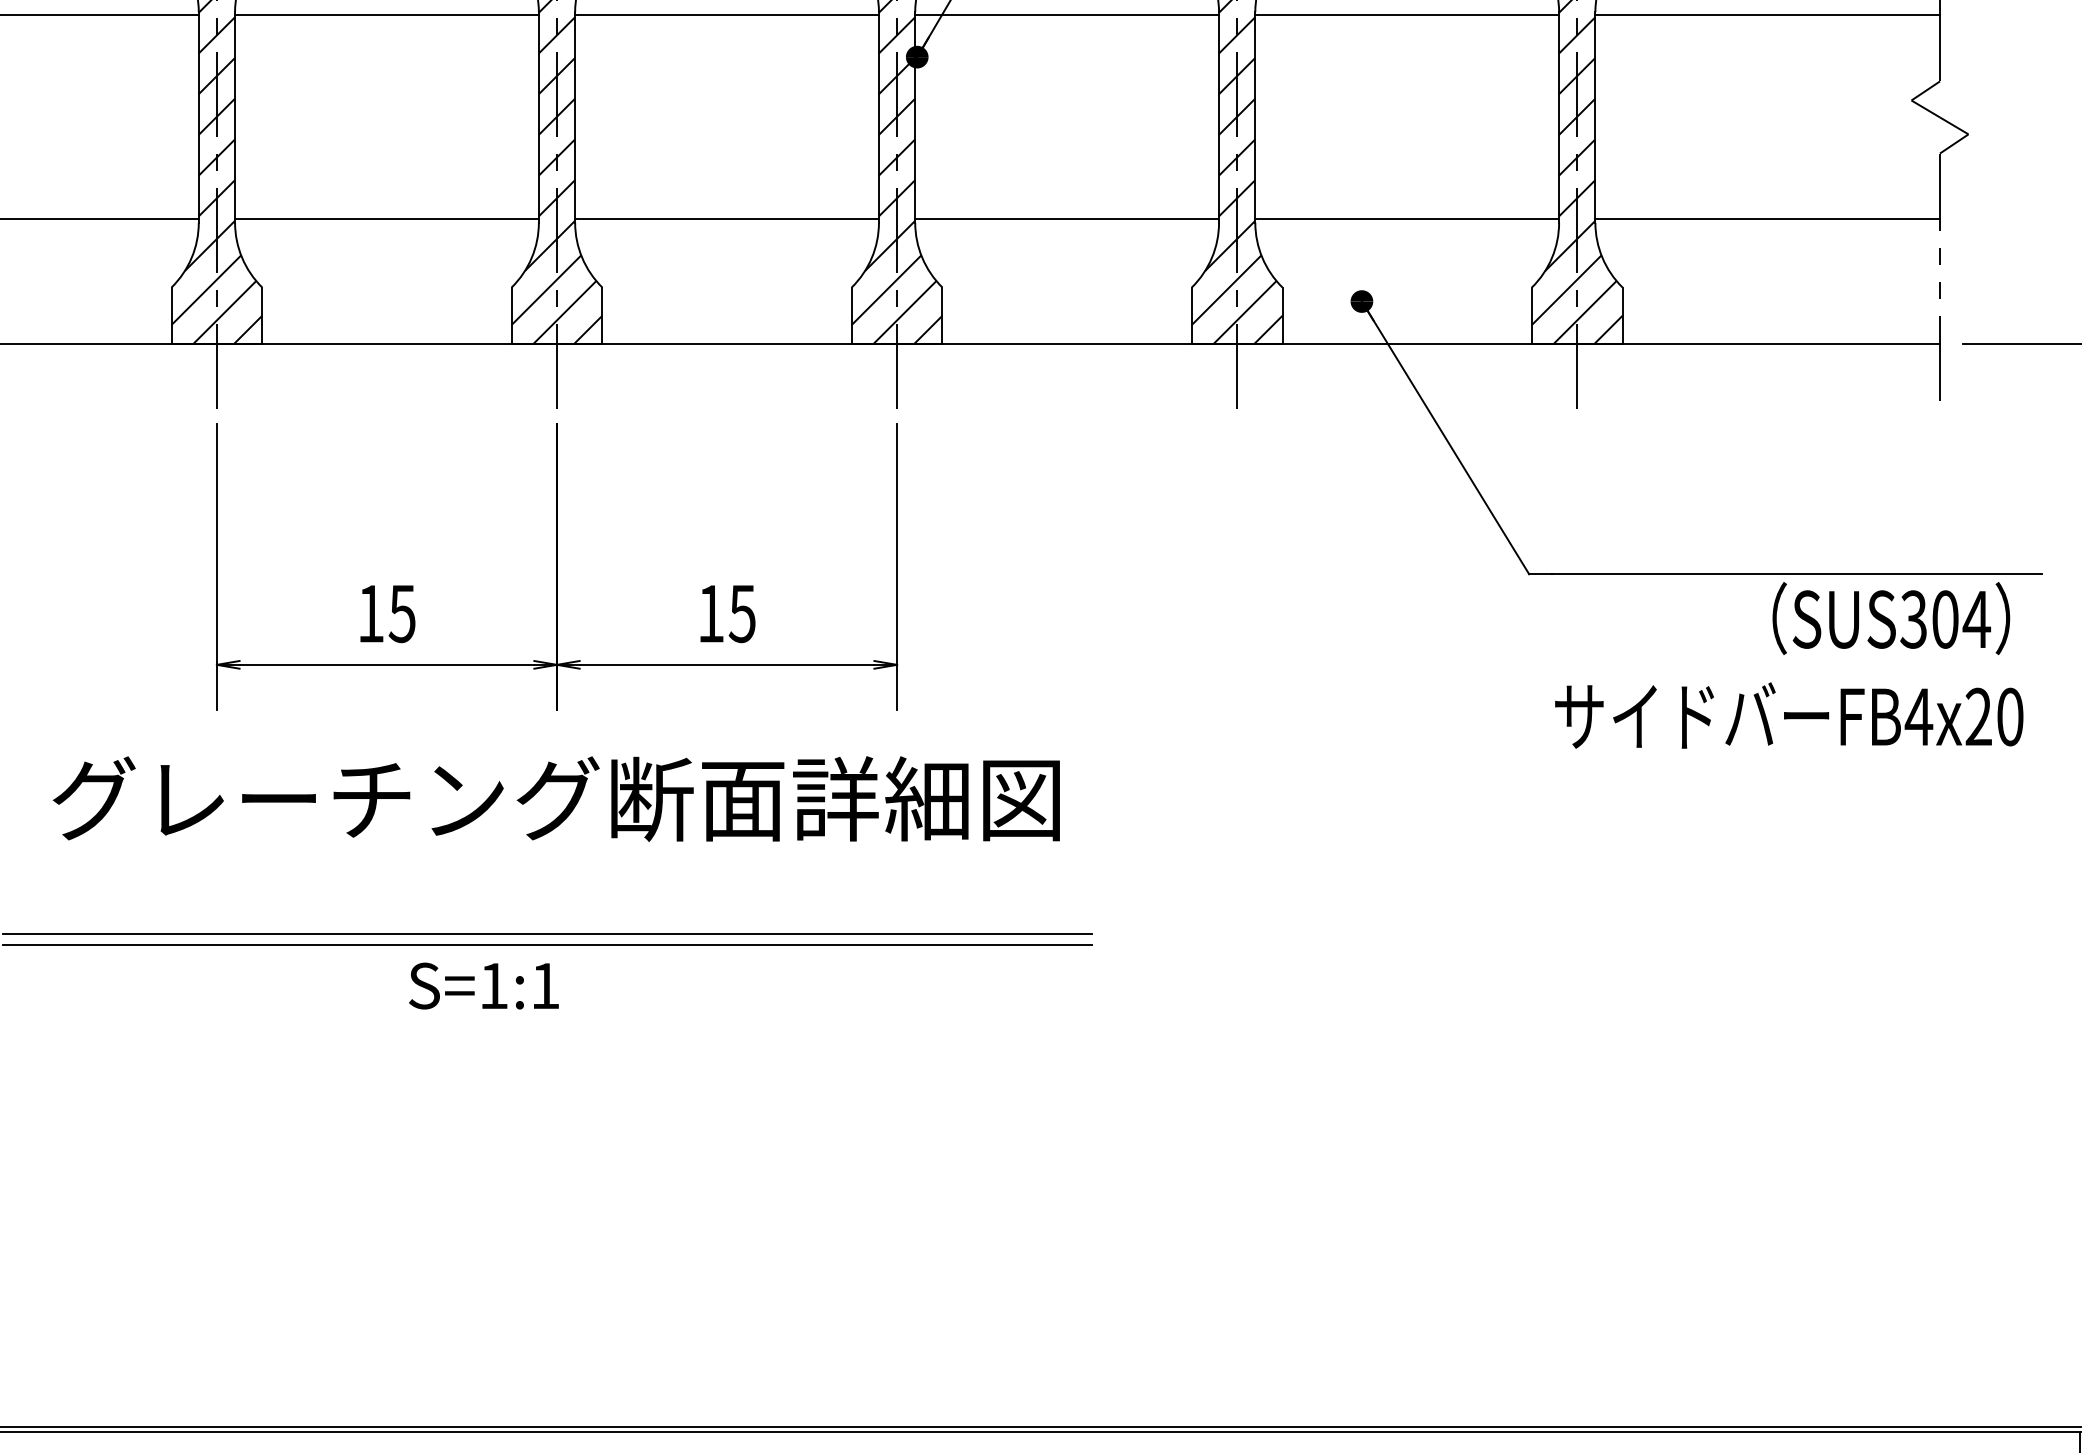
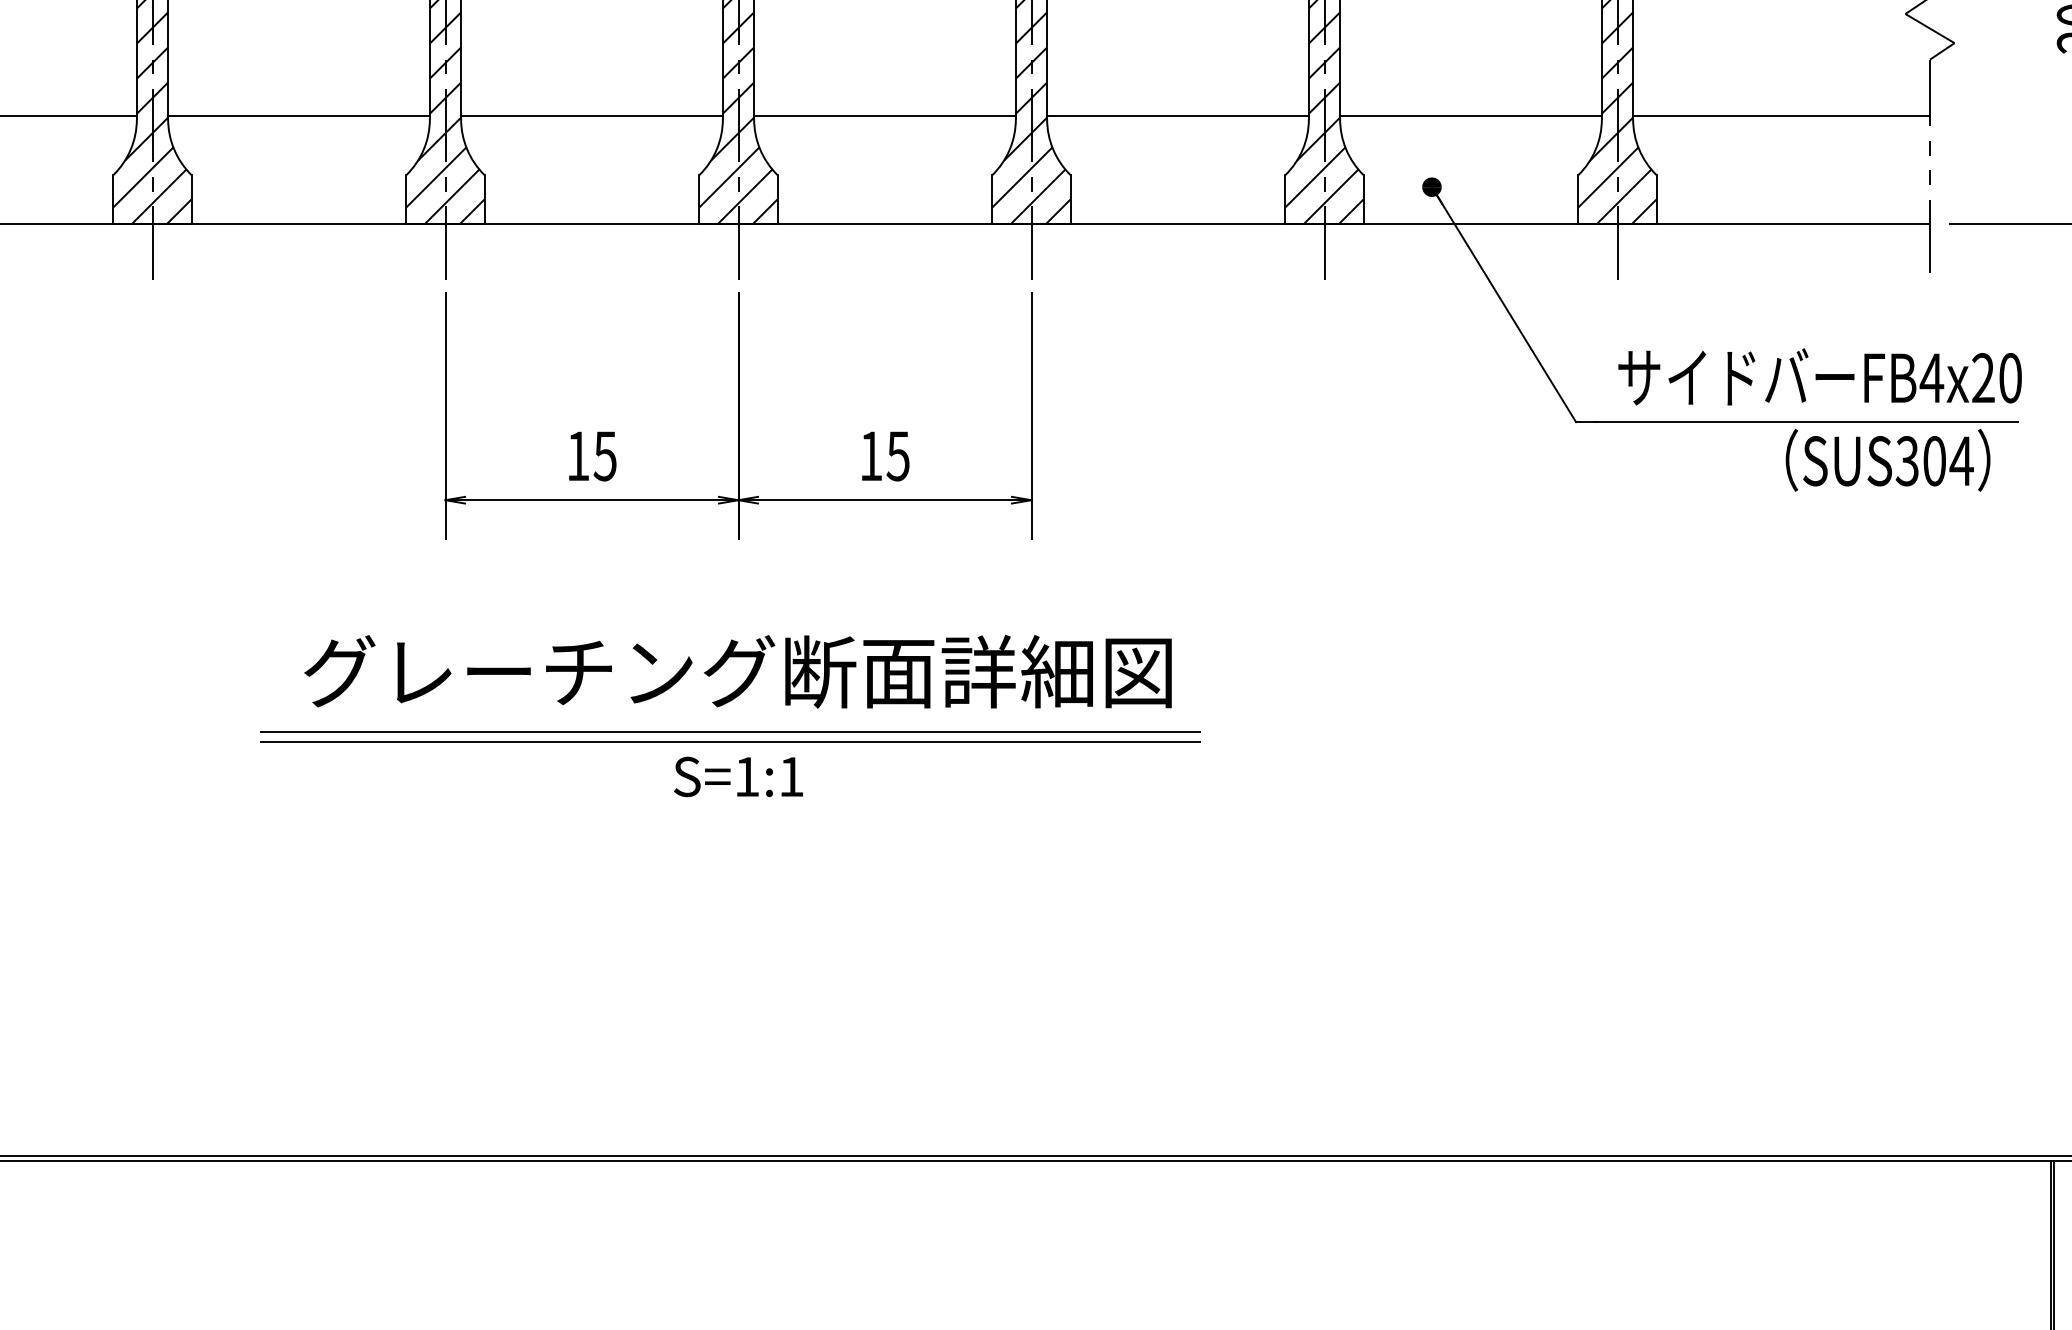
text: (1788, 715) -> (1819, 376), moved
text: (555, 798) -> (737, 671), moved
text: (483, 985) -> (738, 776), moved

